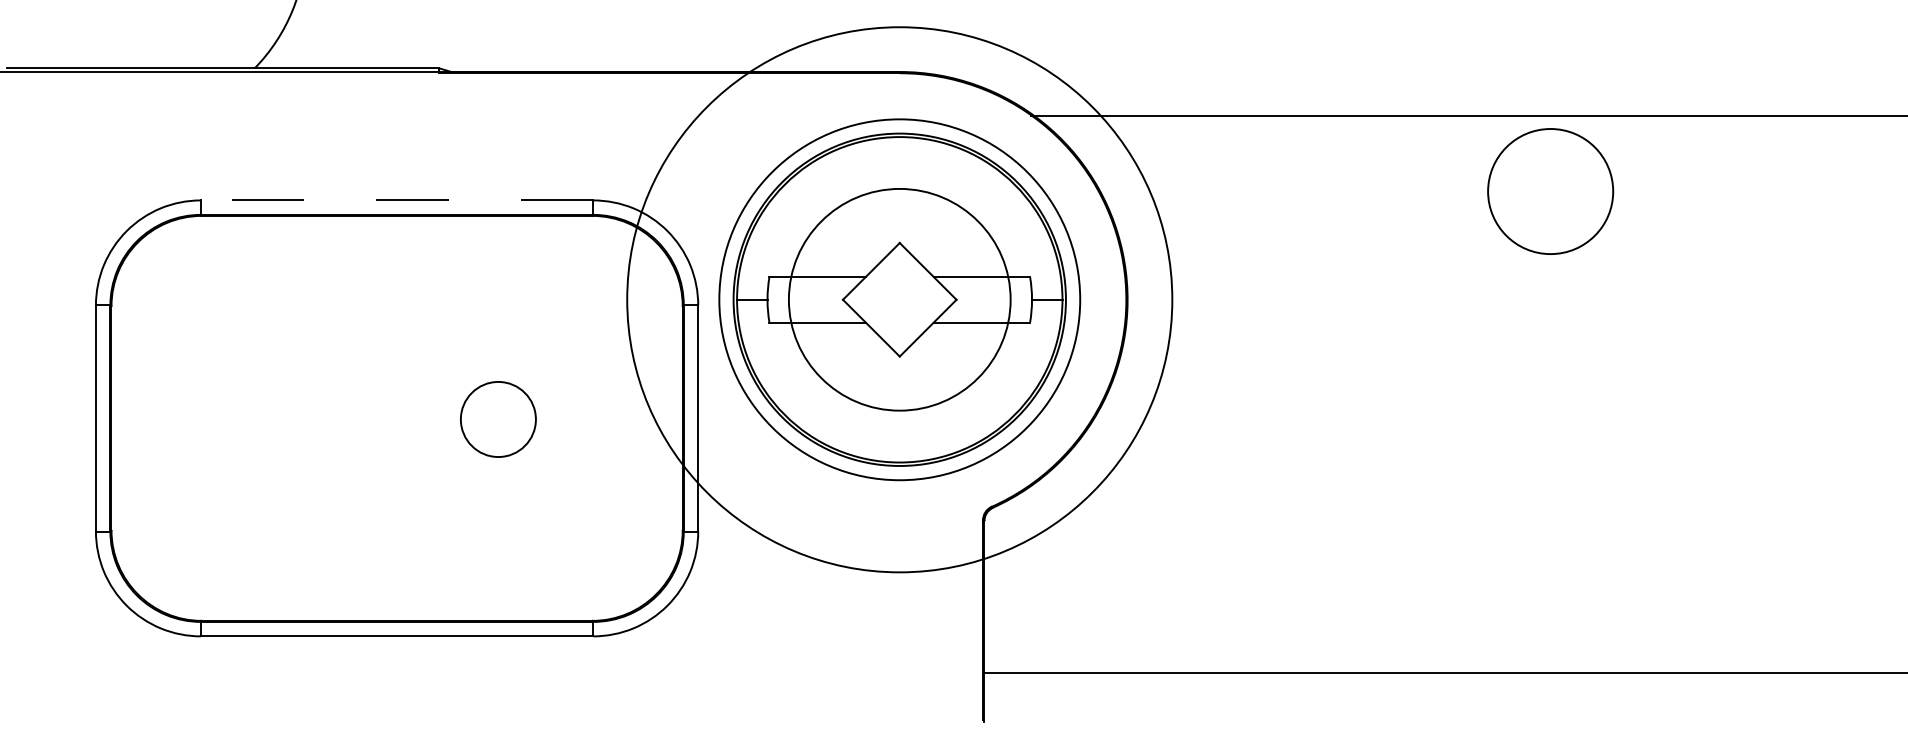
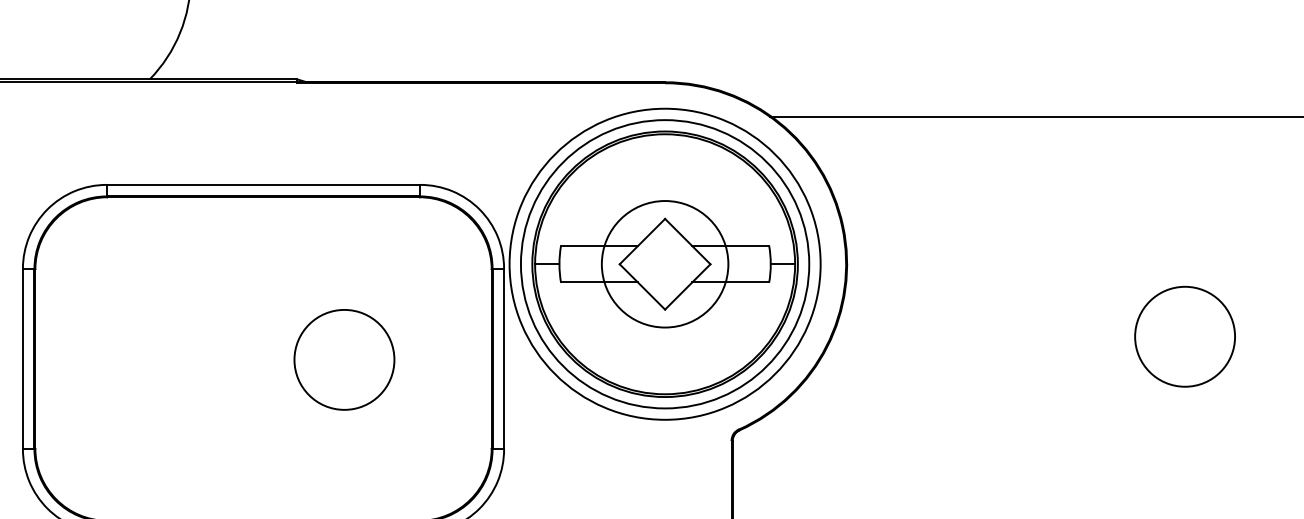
circle: (1550, 191) -> (1184, 336), moved
line: (396, 200) -> (263, 184), dashed -> solid
circle: (899, 299) -> (664, 264), size x0.71
circle: (899, 299) -> (664, 264), size x0.71
circle: (497, 419) -> (343, 359), size x1.67

